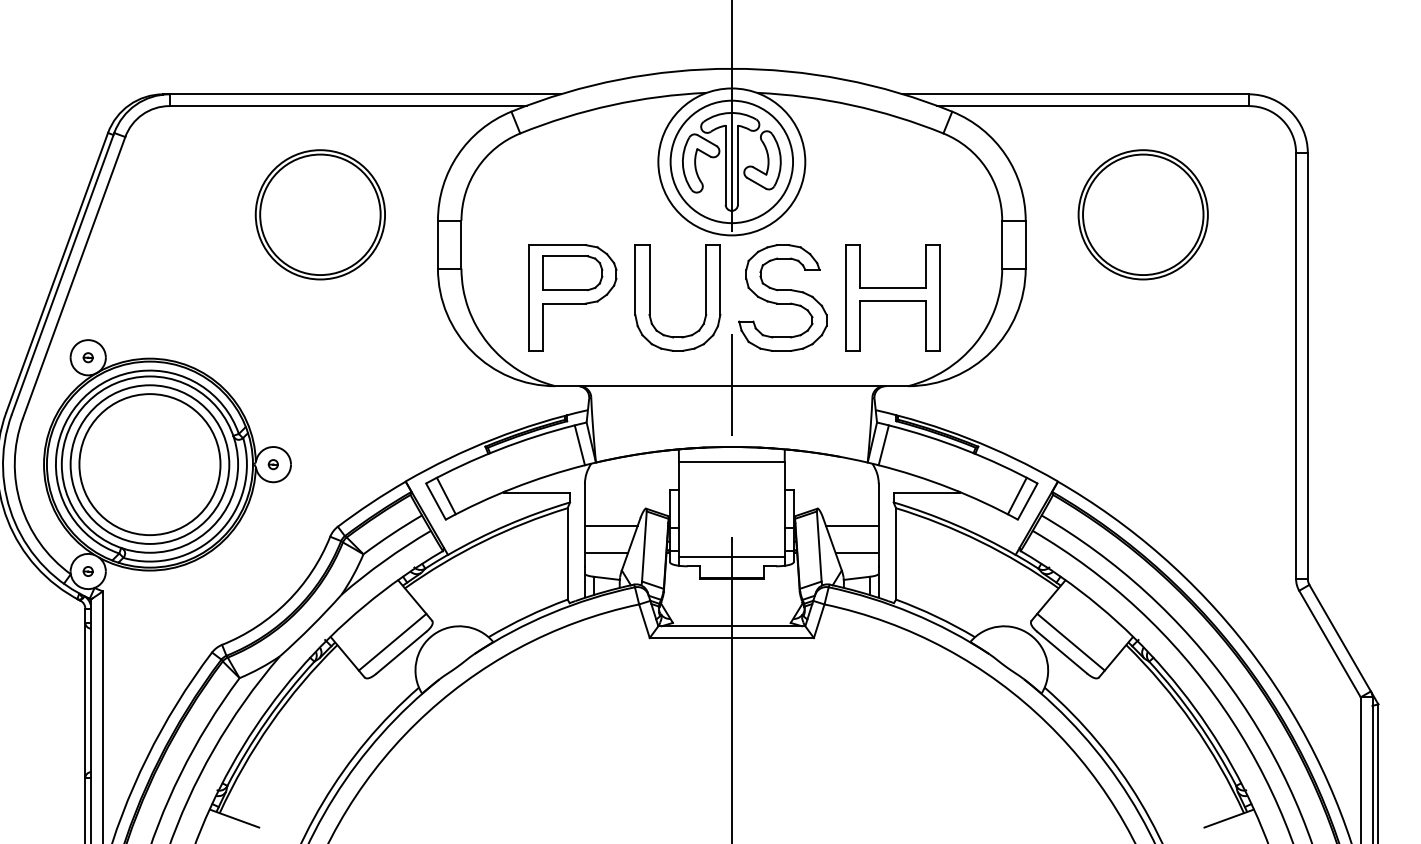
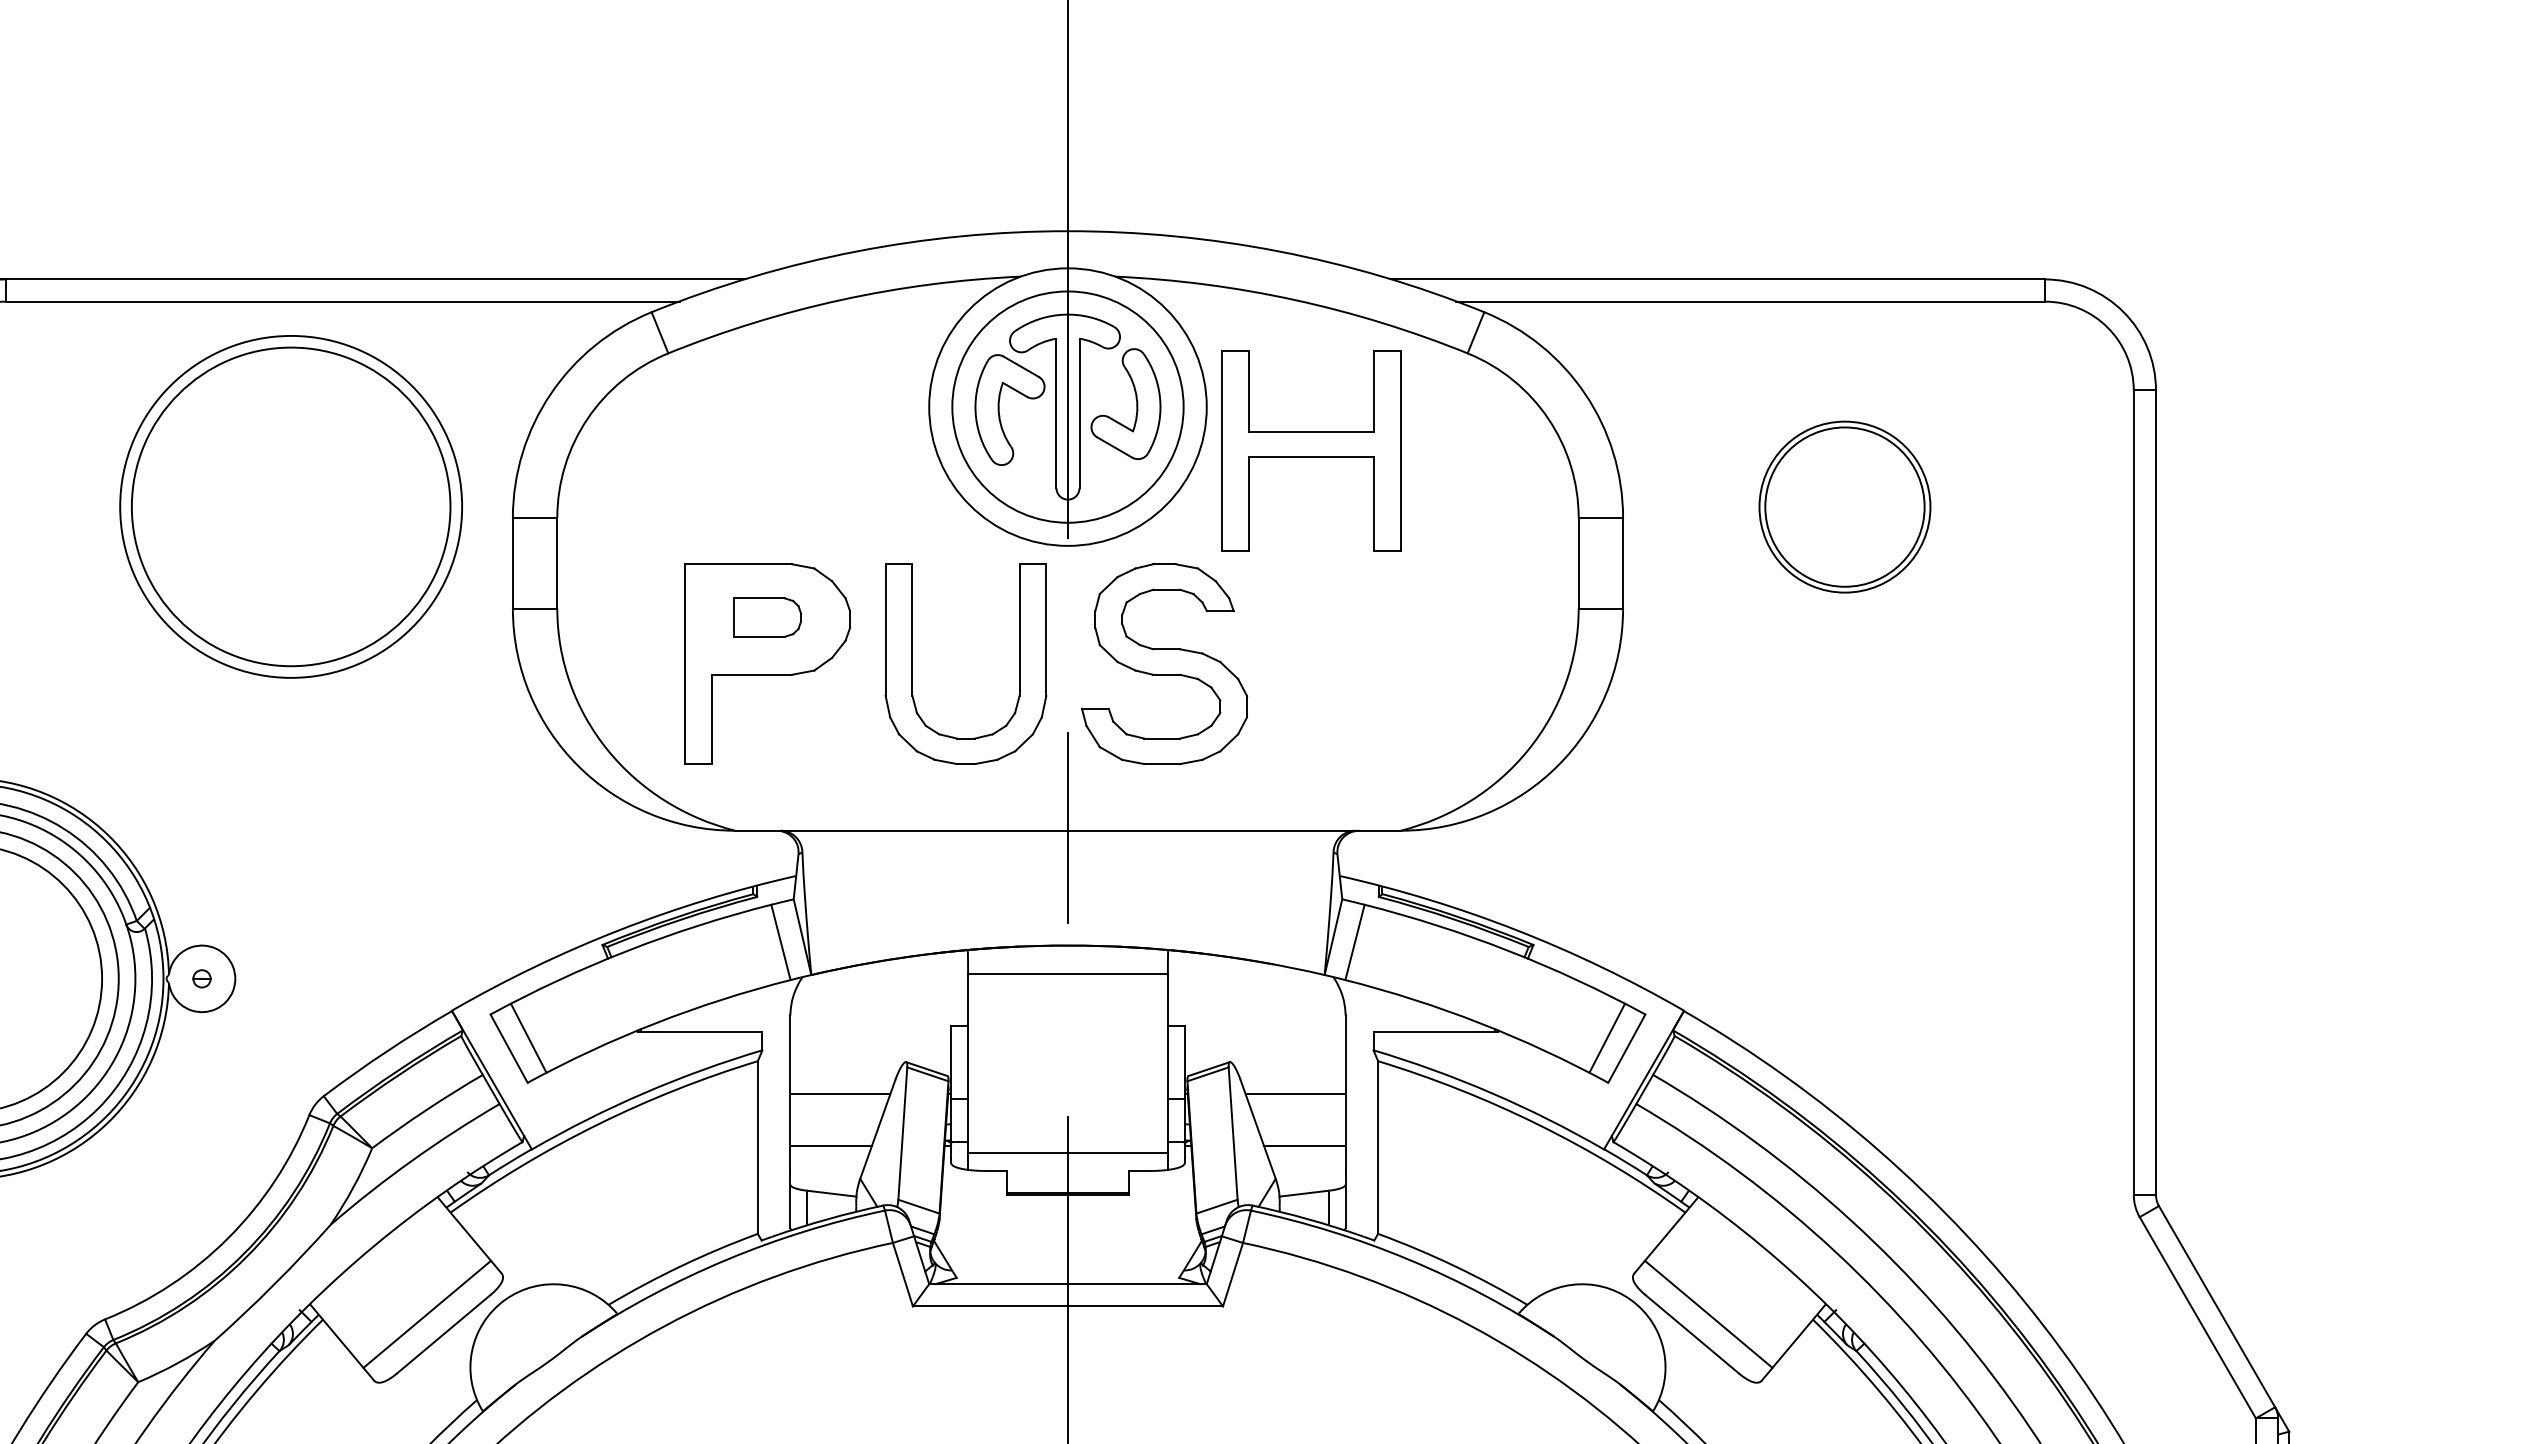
part: (319, 214) -> (289, 506), size x1.4
part: (1142, 214) -> (1843, 506), size x0.7
part: (572, 273) -> (767, 617), size x0.6
part: (892, 297) -> (1311, 449), moved

